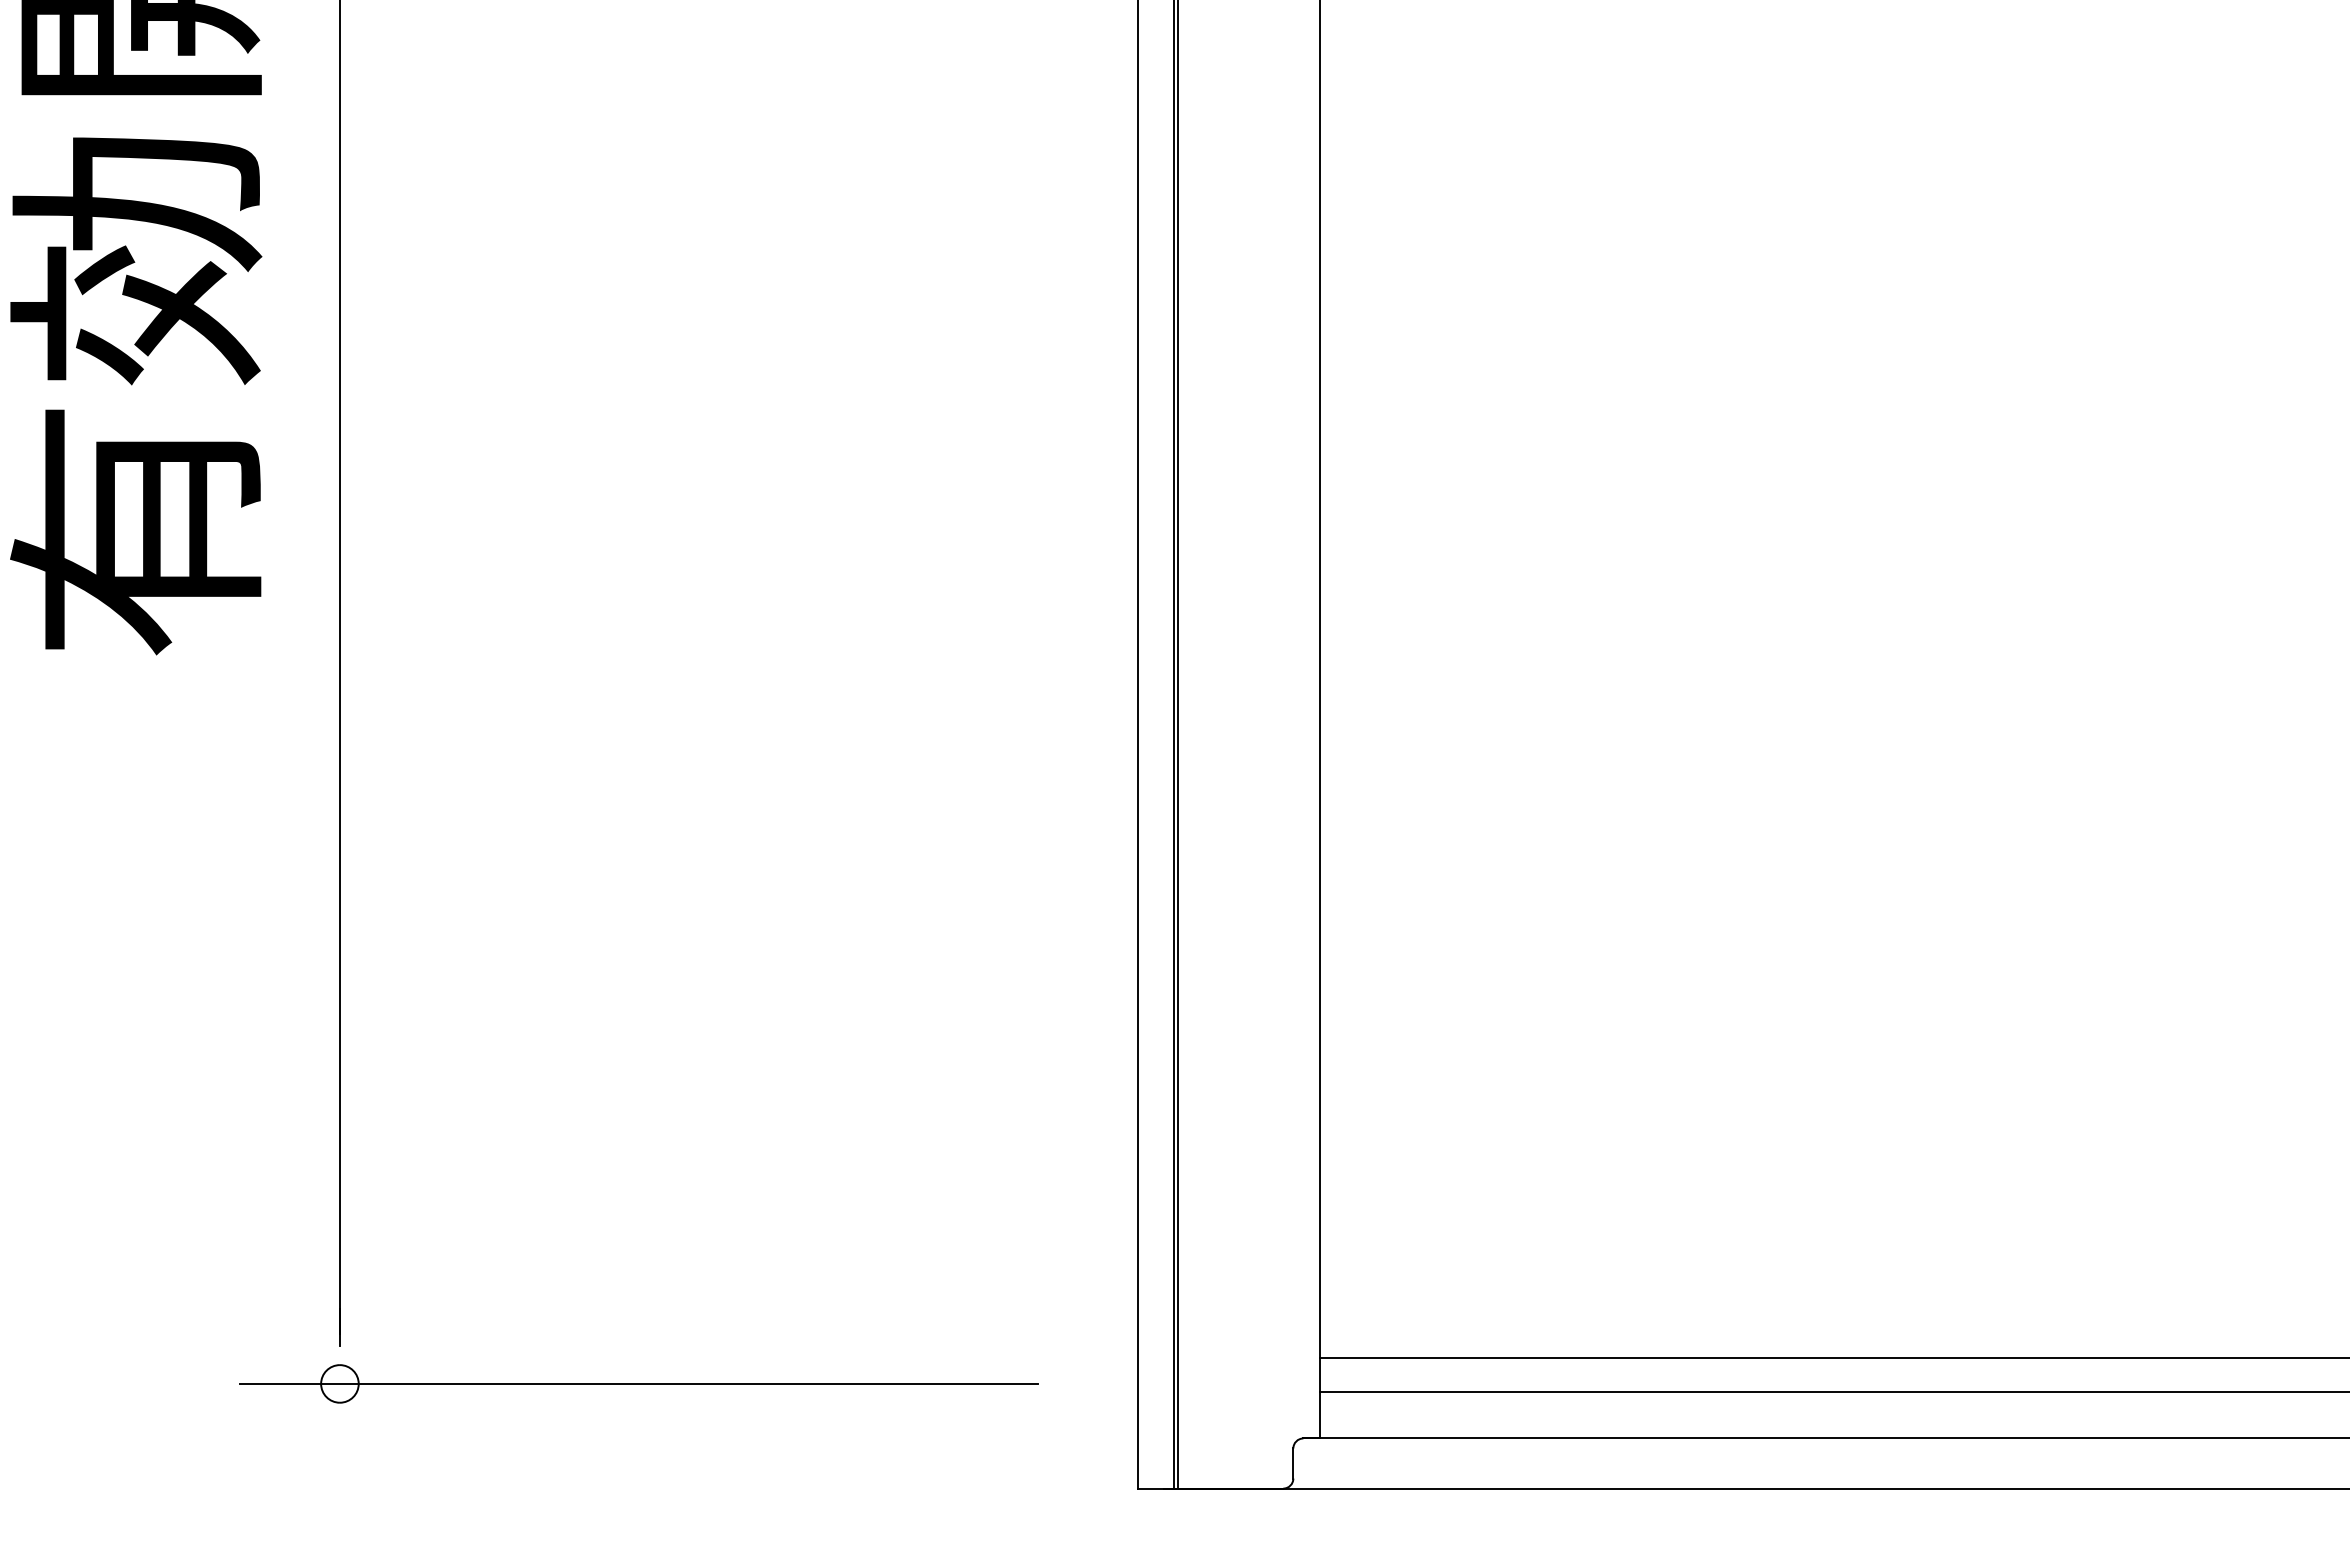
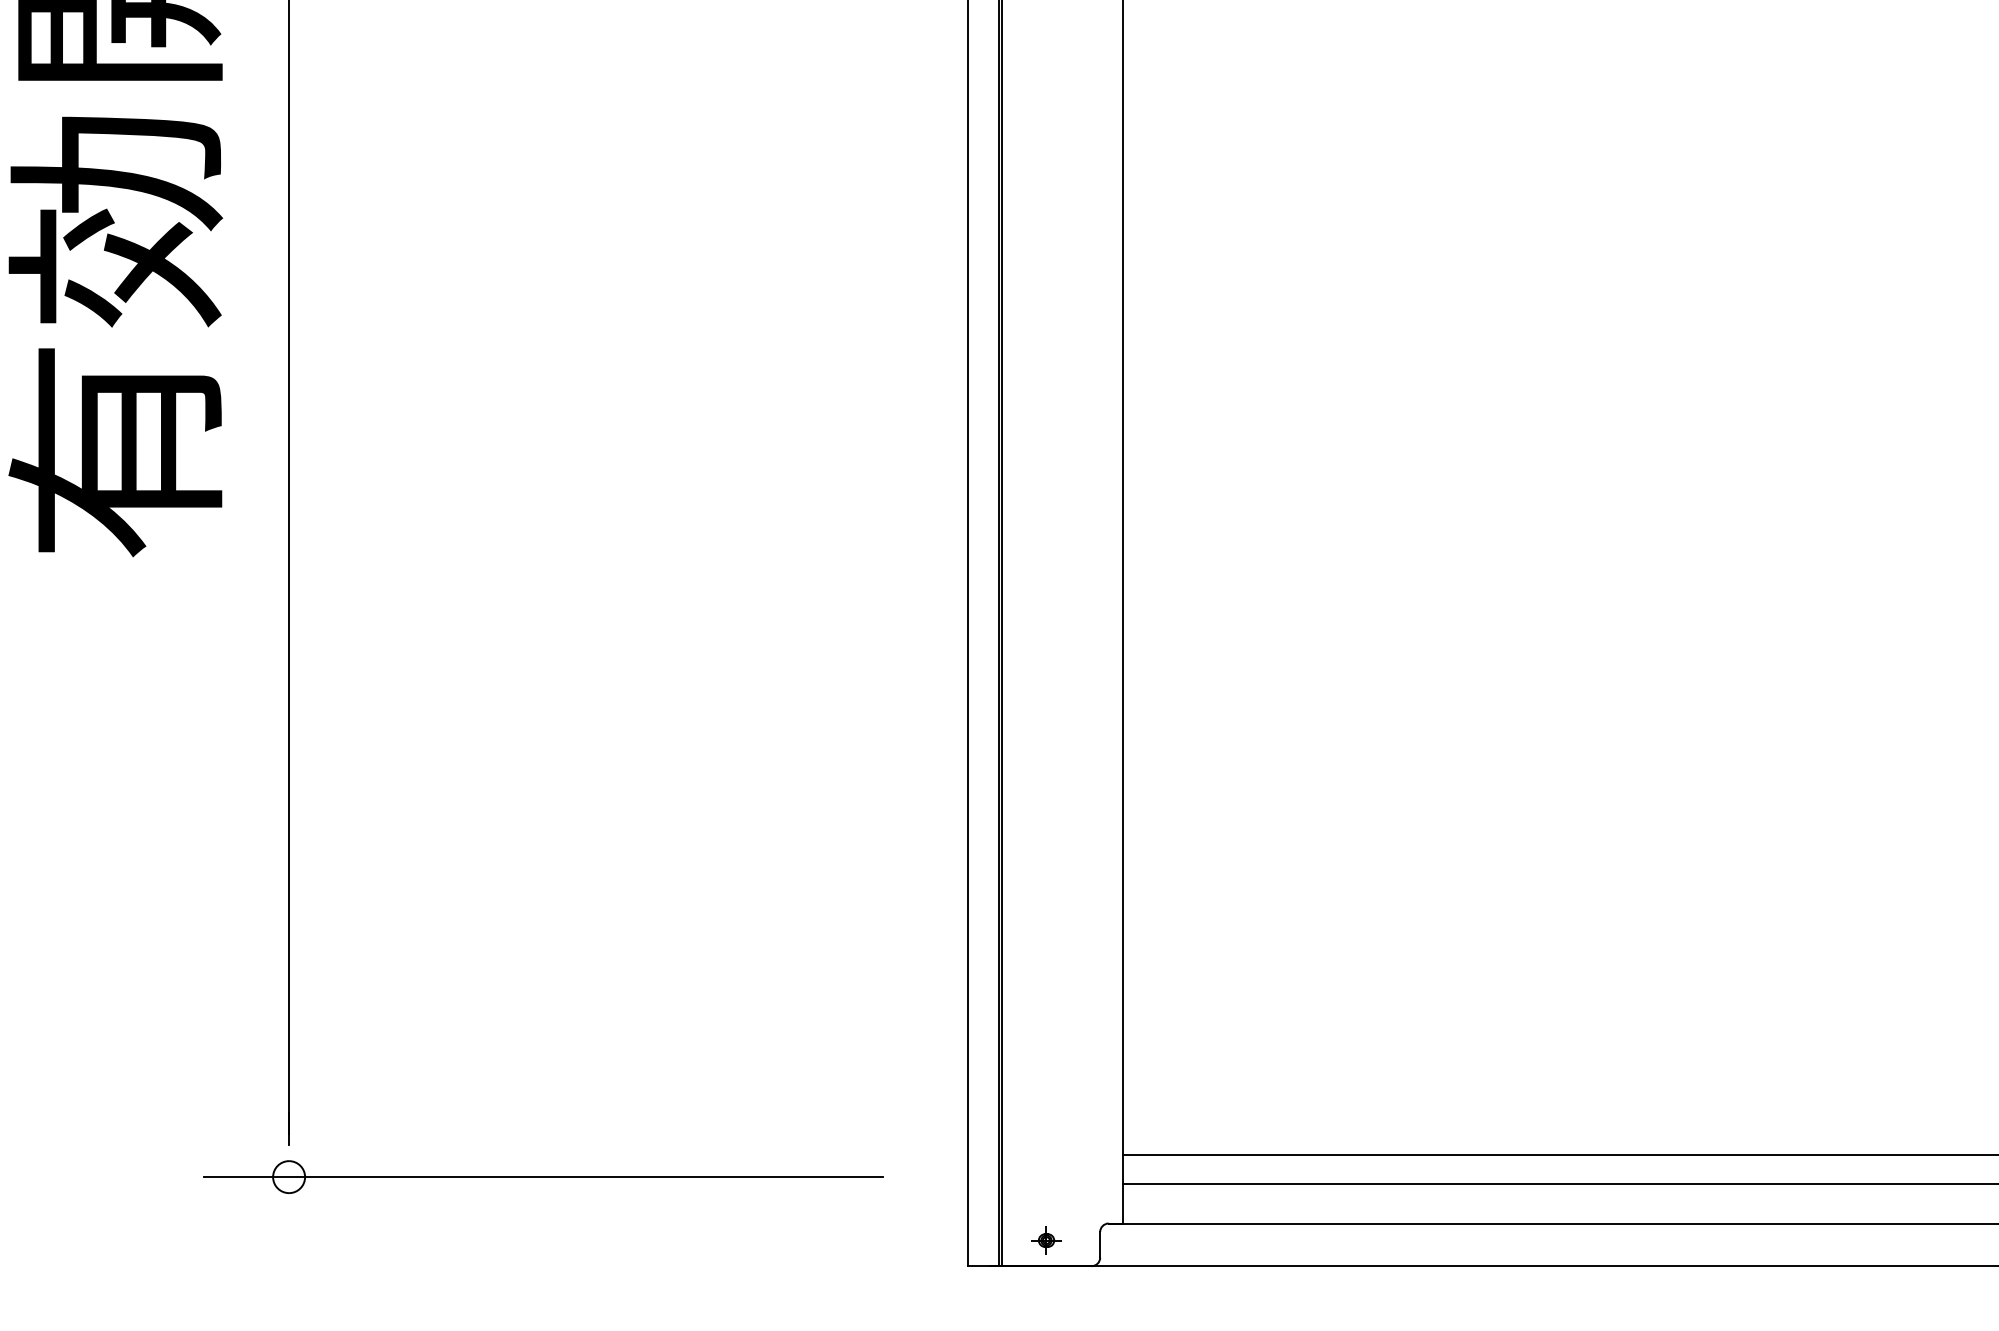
part: (1229, 1458) -> (1045, 1240), added

